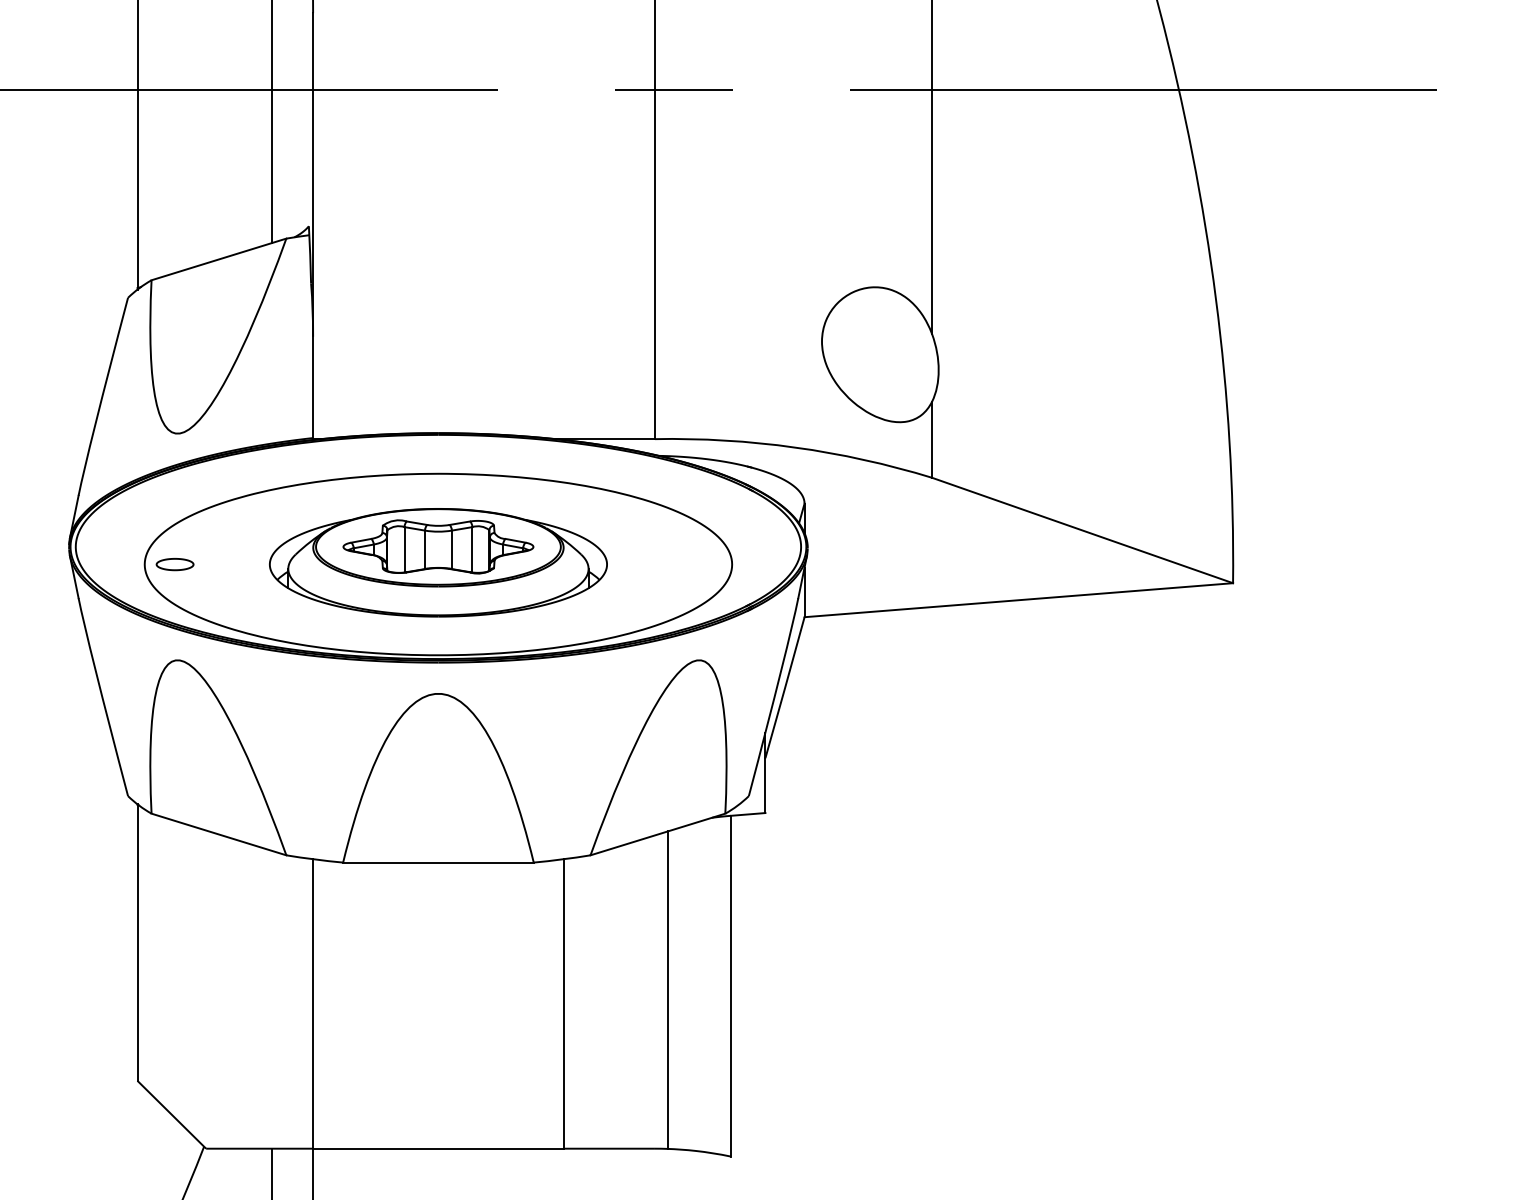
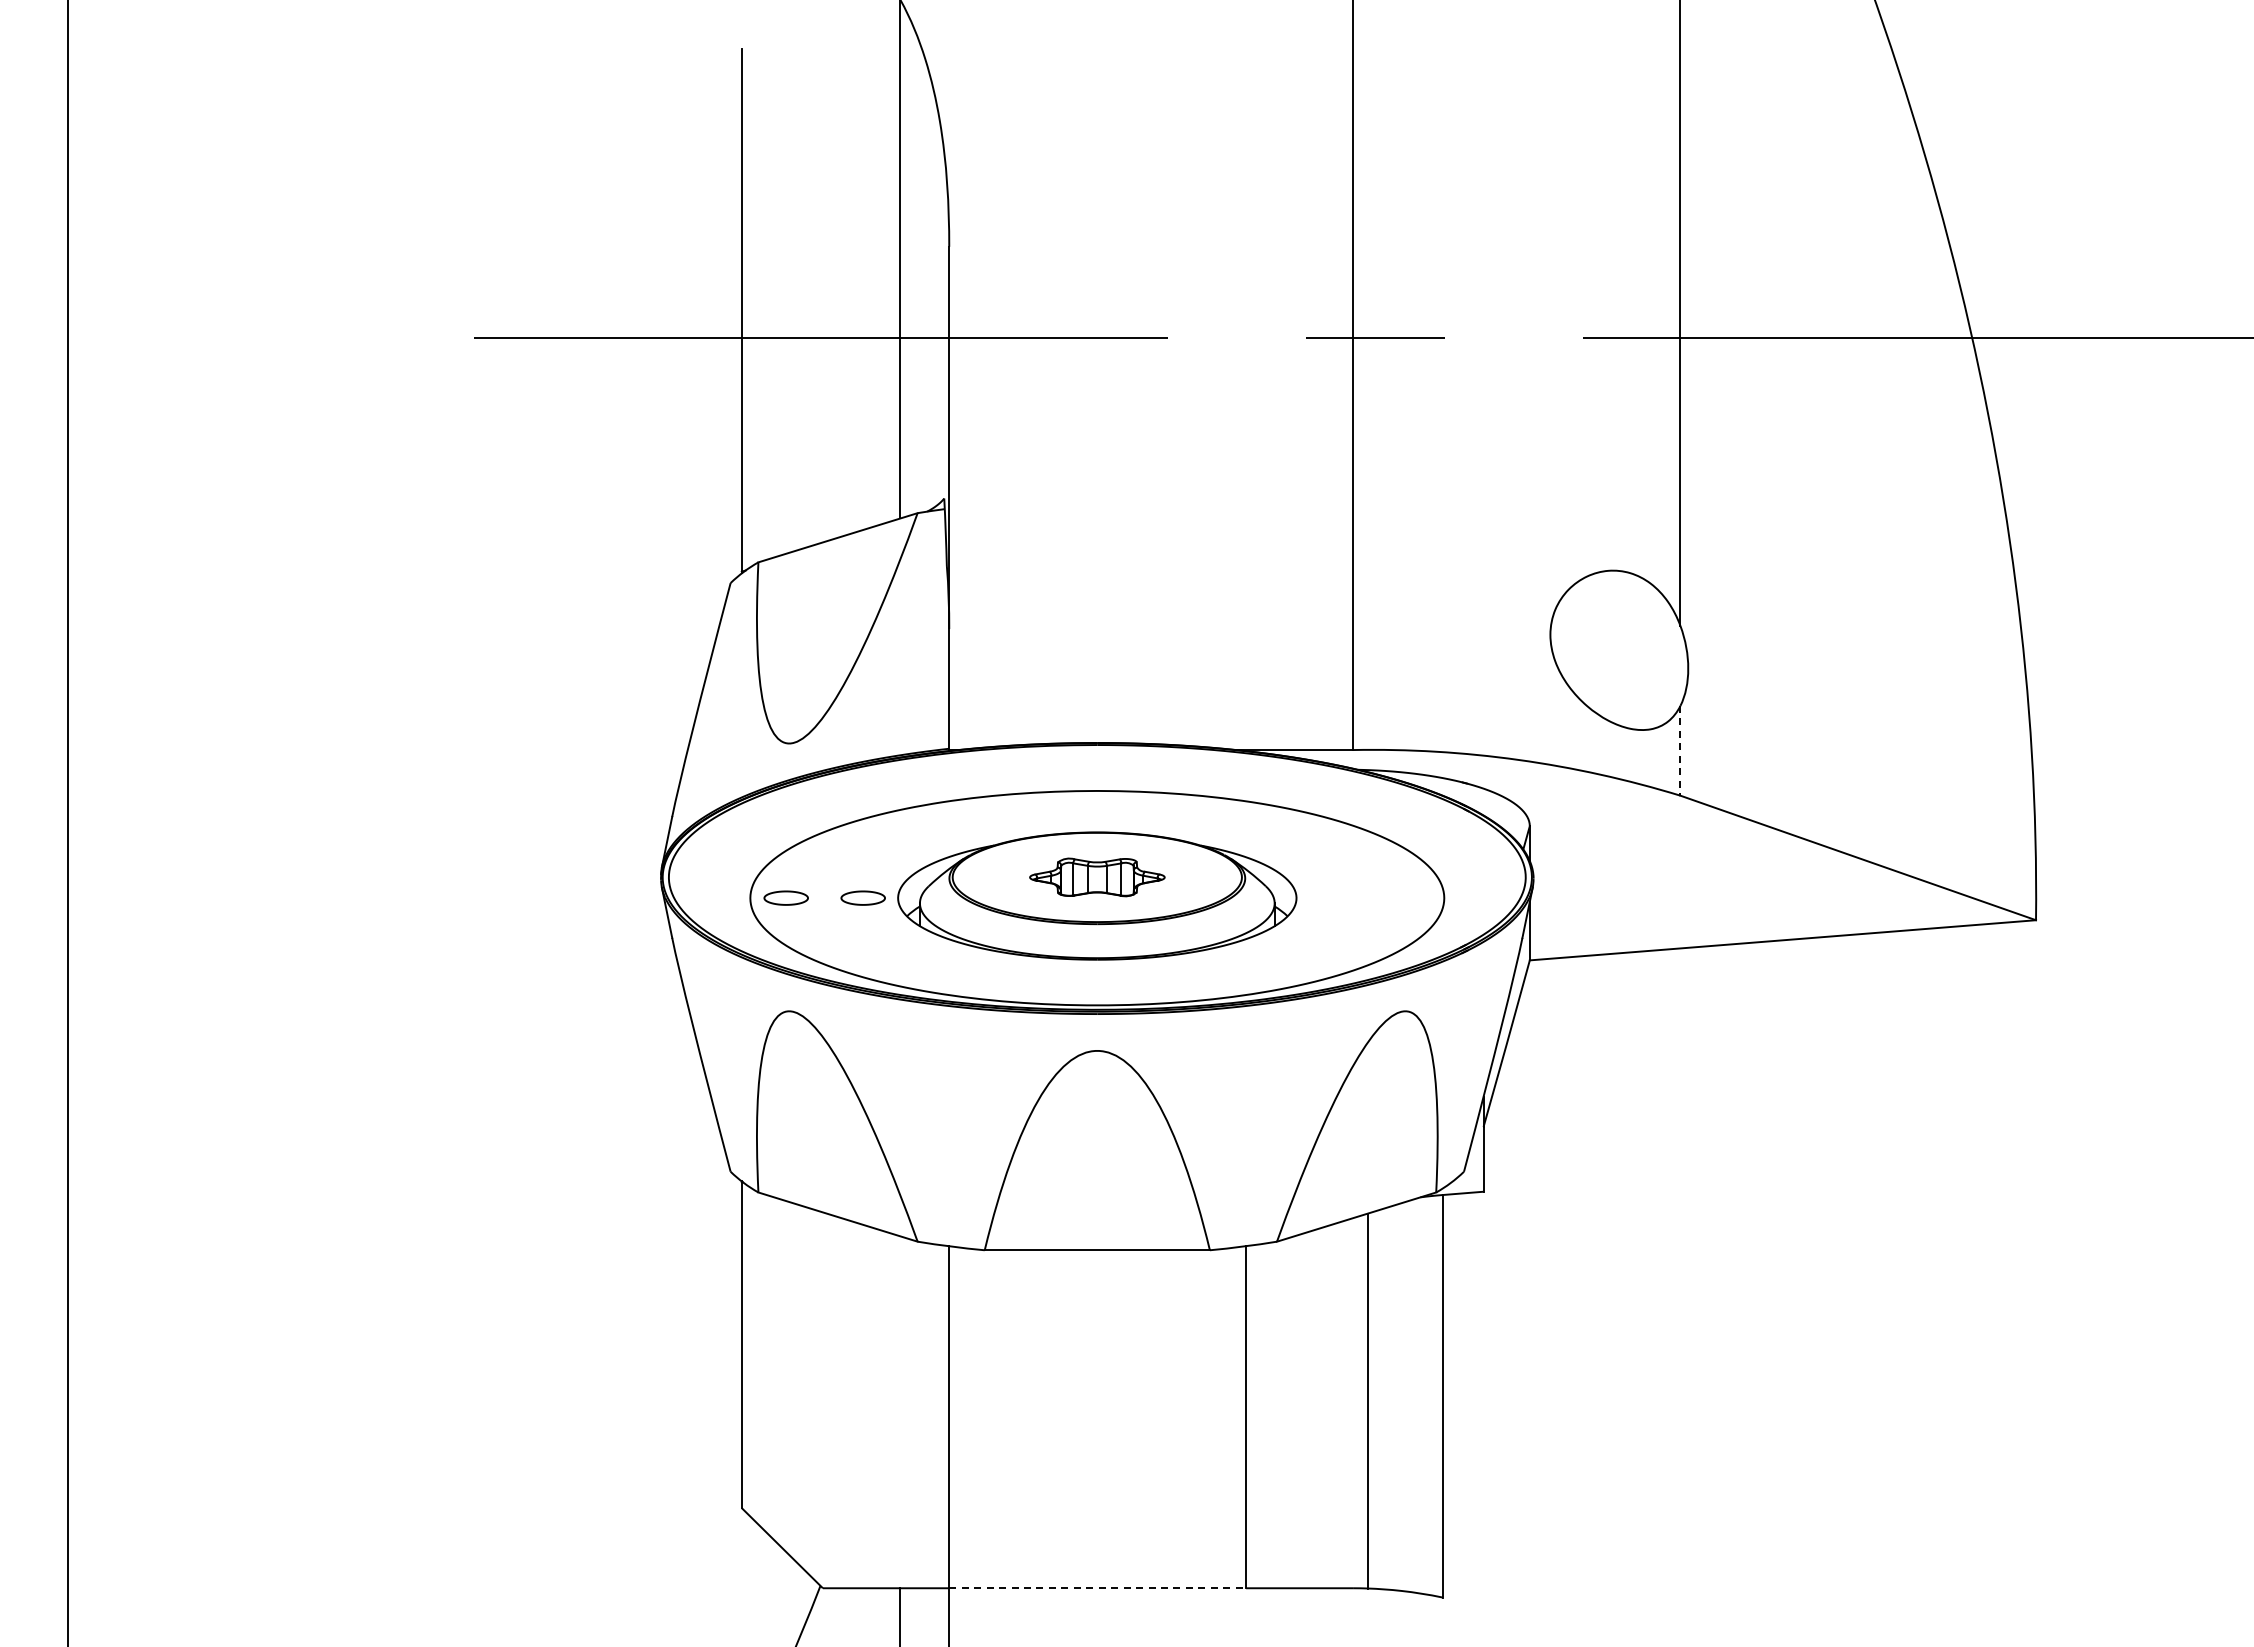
line: (932, 439) -> (1680, 750), solid -> dashed
part: (438, 547) -> (1097, 877), size x0.6
part: (239, 563) -> (862, 897), added
line: (439, 1148) -> (1098, 1588), solid -> dashed

